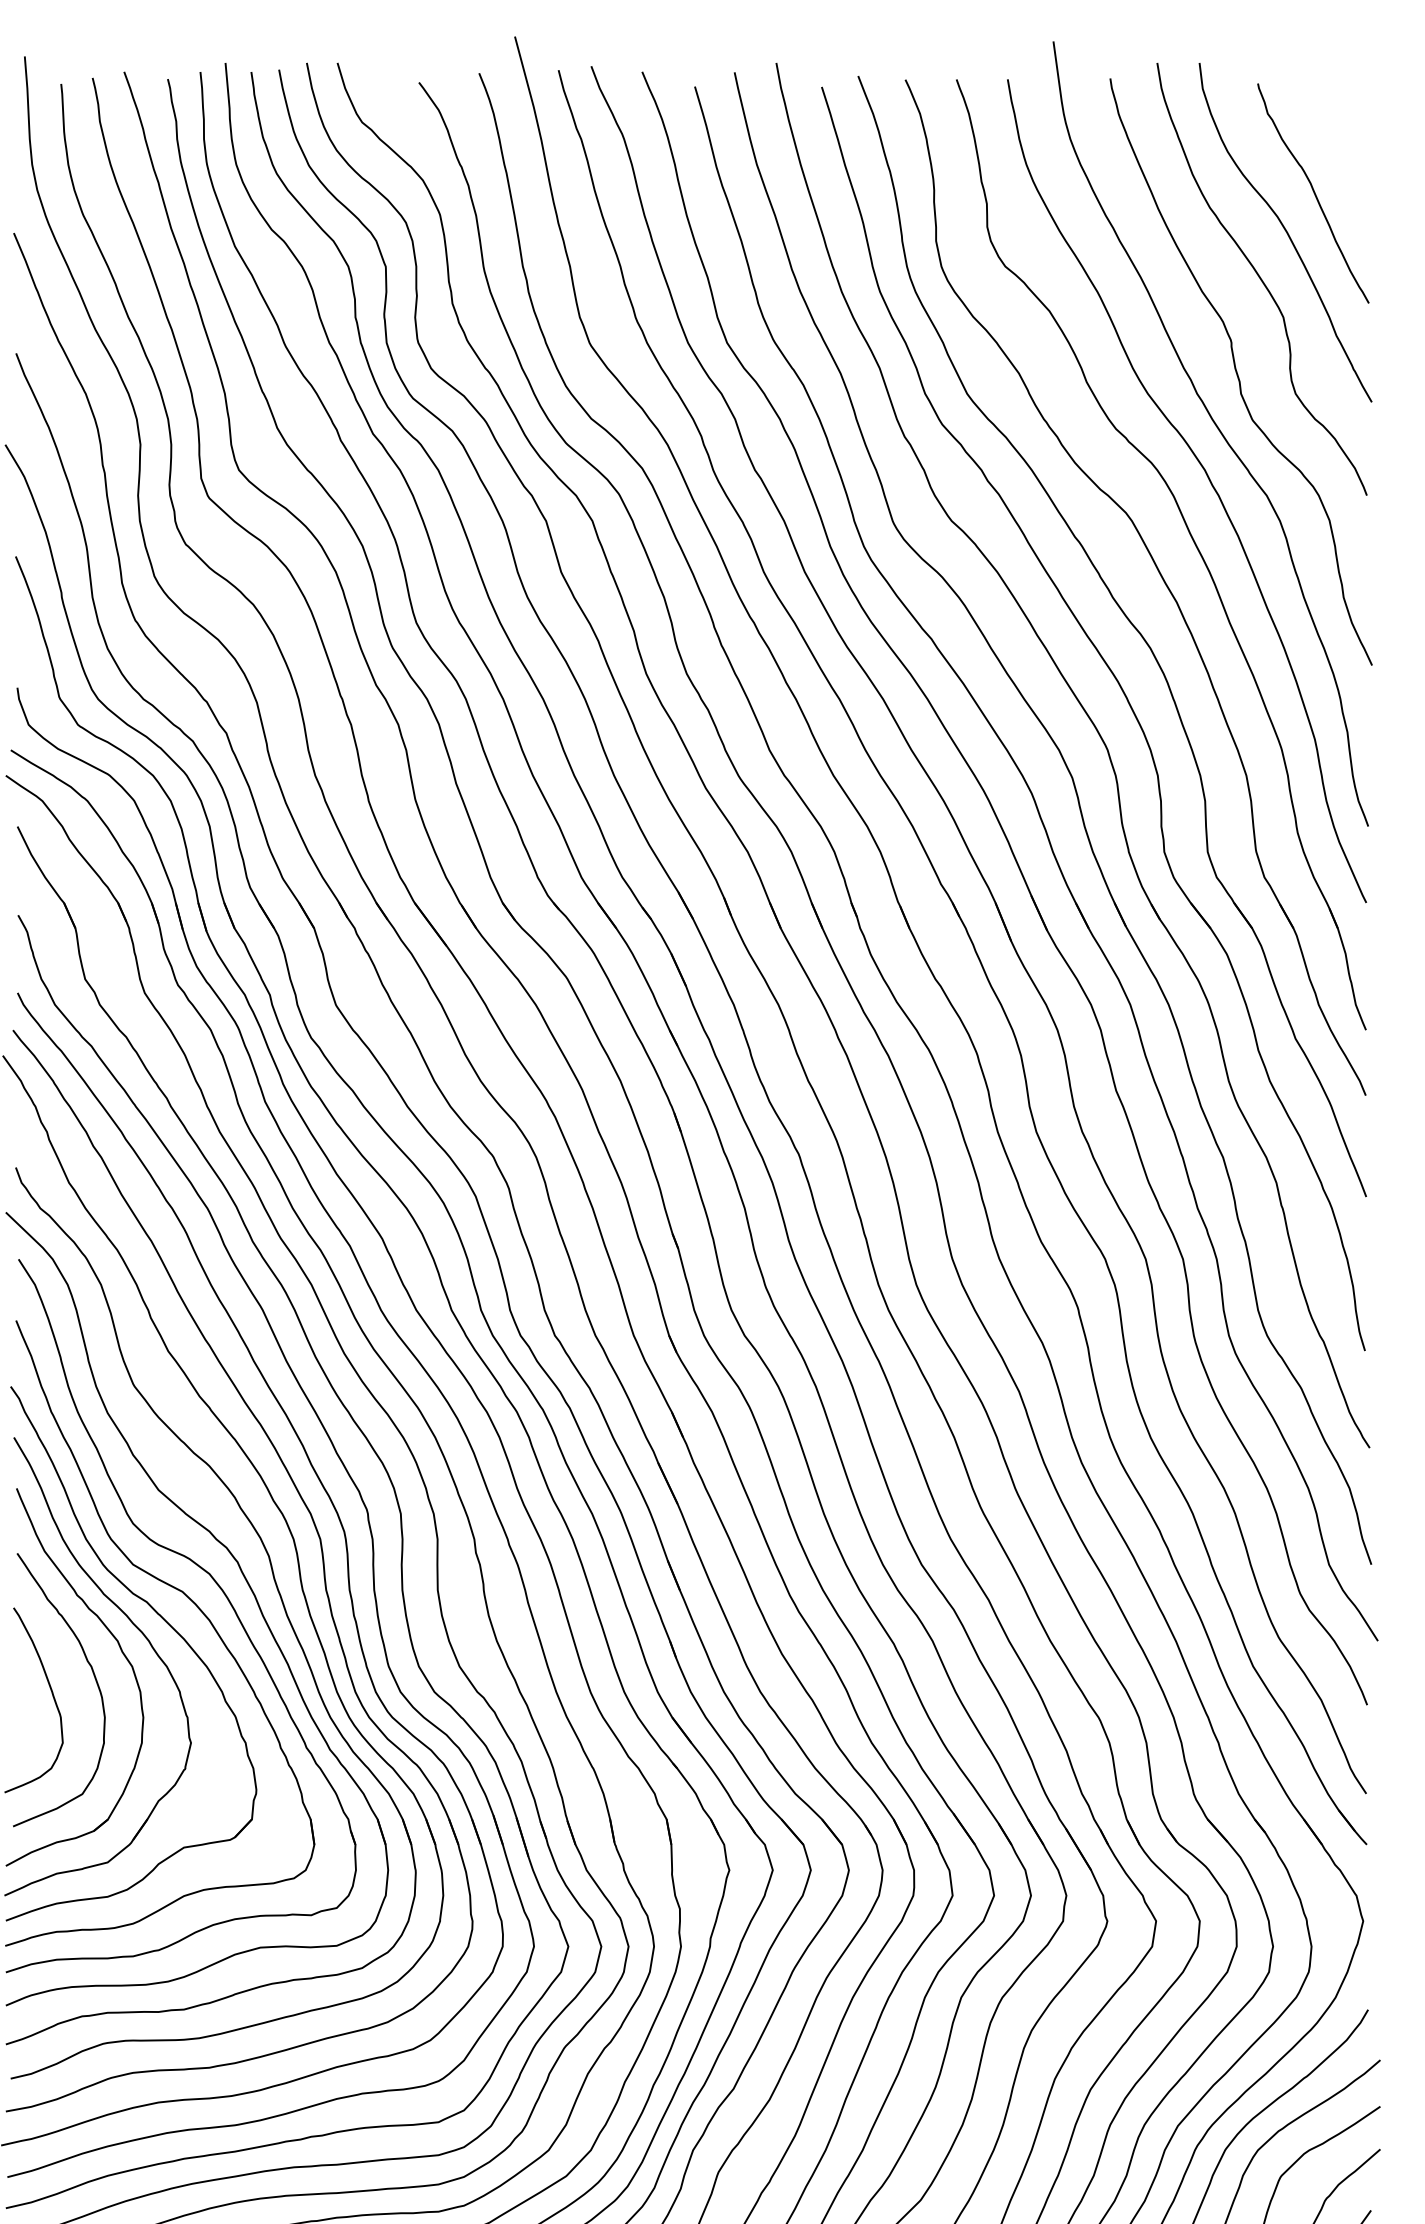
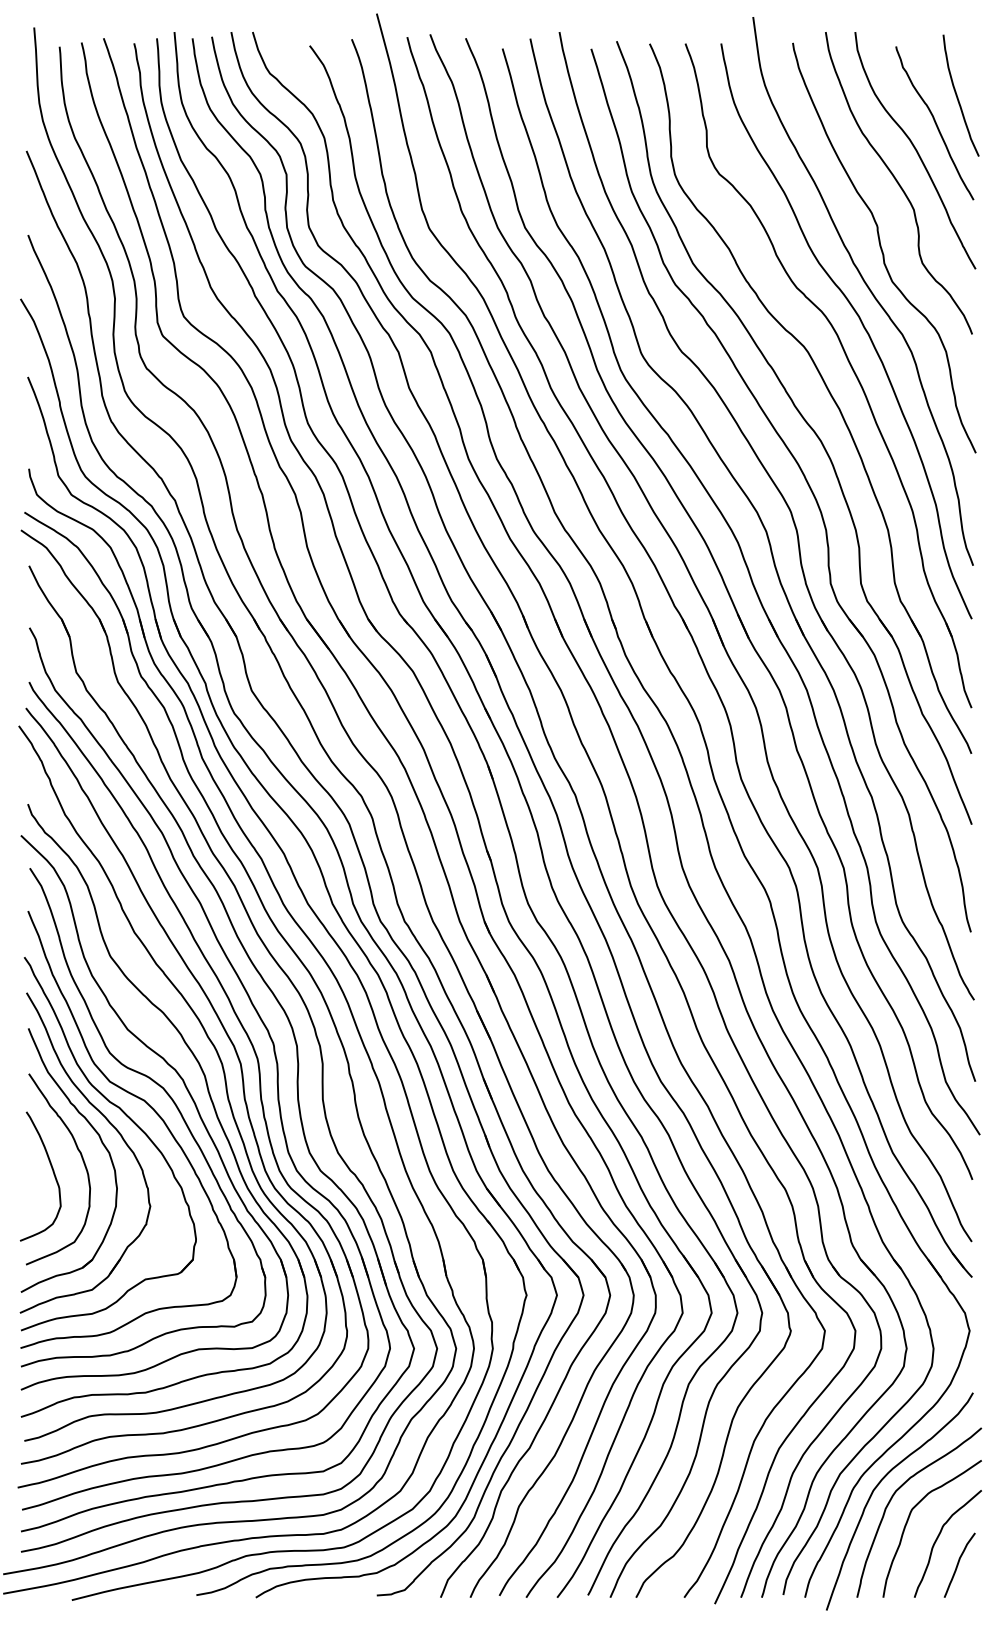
curve: (1347, 156) -> (958, 97), added

